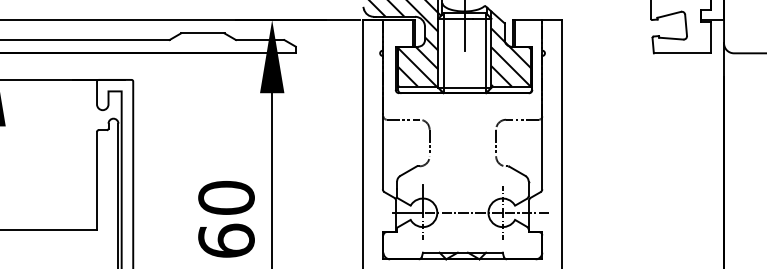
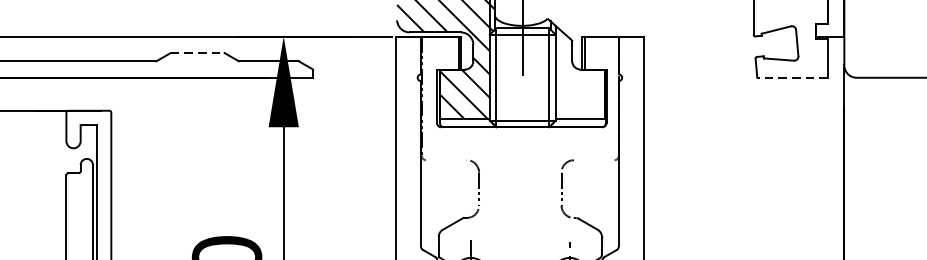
line: (202, 33) -> (197, 53), solid -> dashed
line: (681, 53) -> (791, 77), solid -> dashed
hatch: (511, 57) -> (580, 82), removed
line: (402, 119) -> (445, 159), removed
line: (522, 119) -> (594, 159), removed

